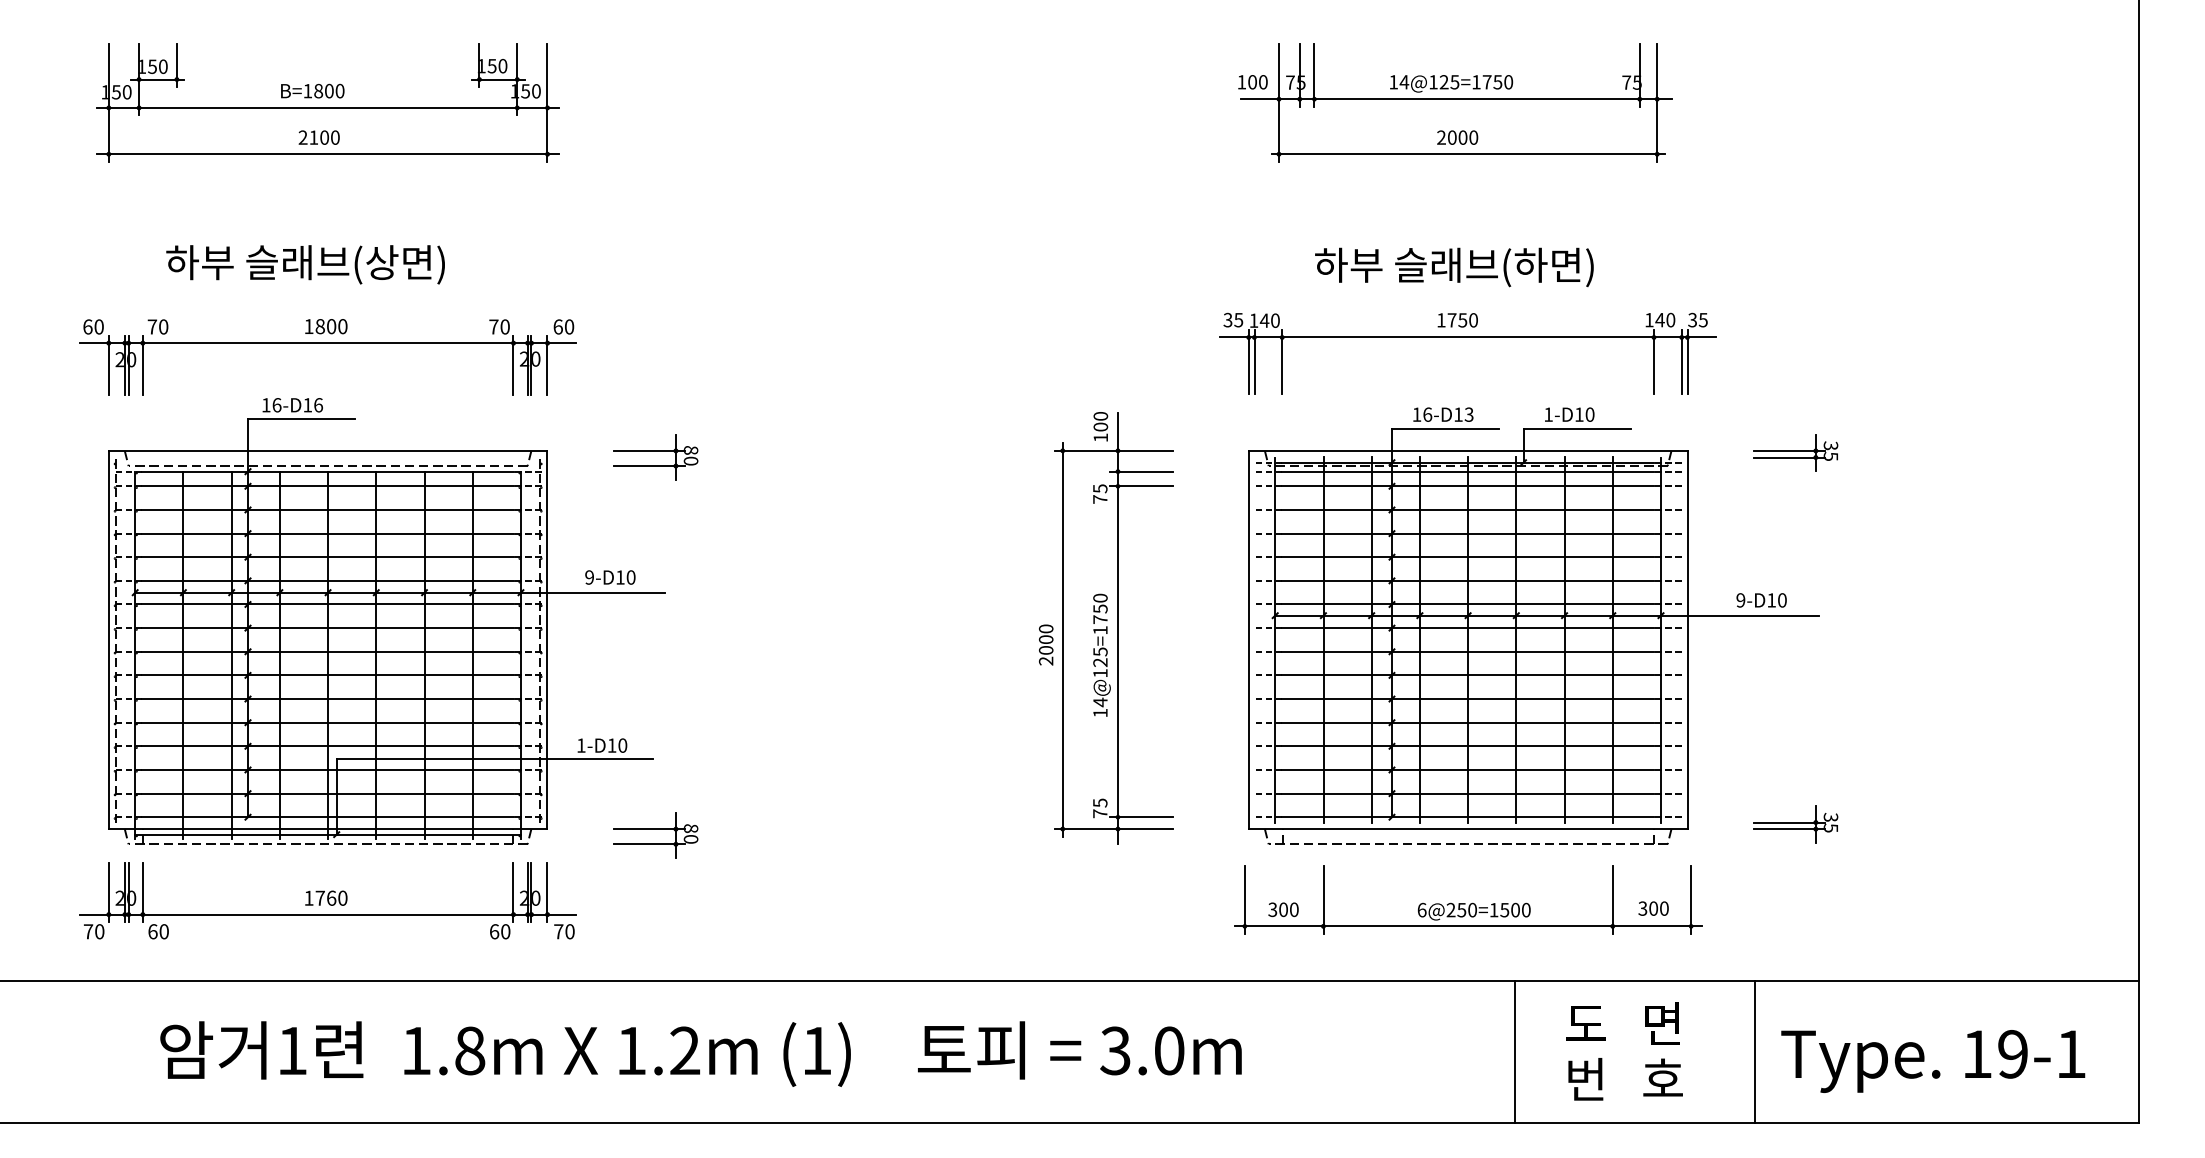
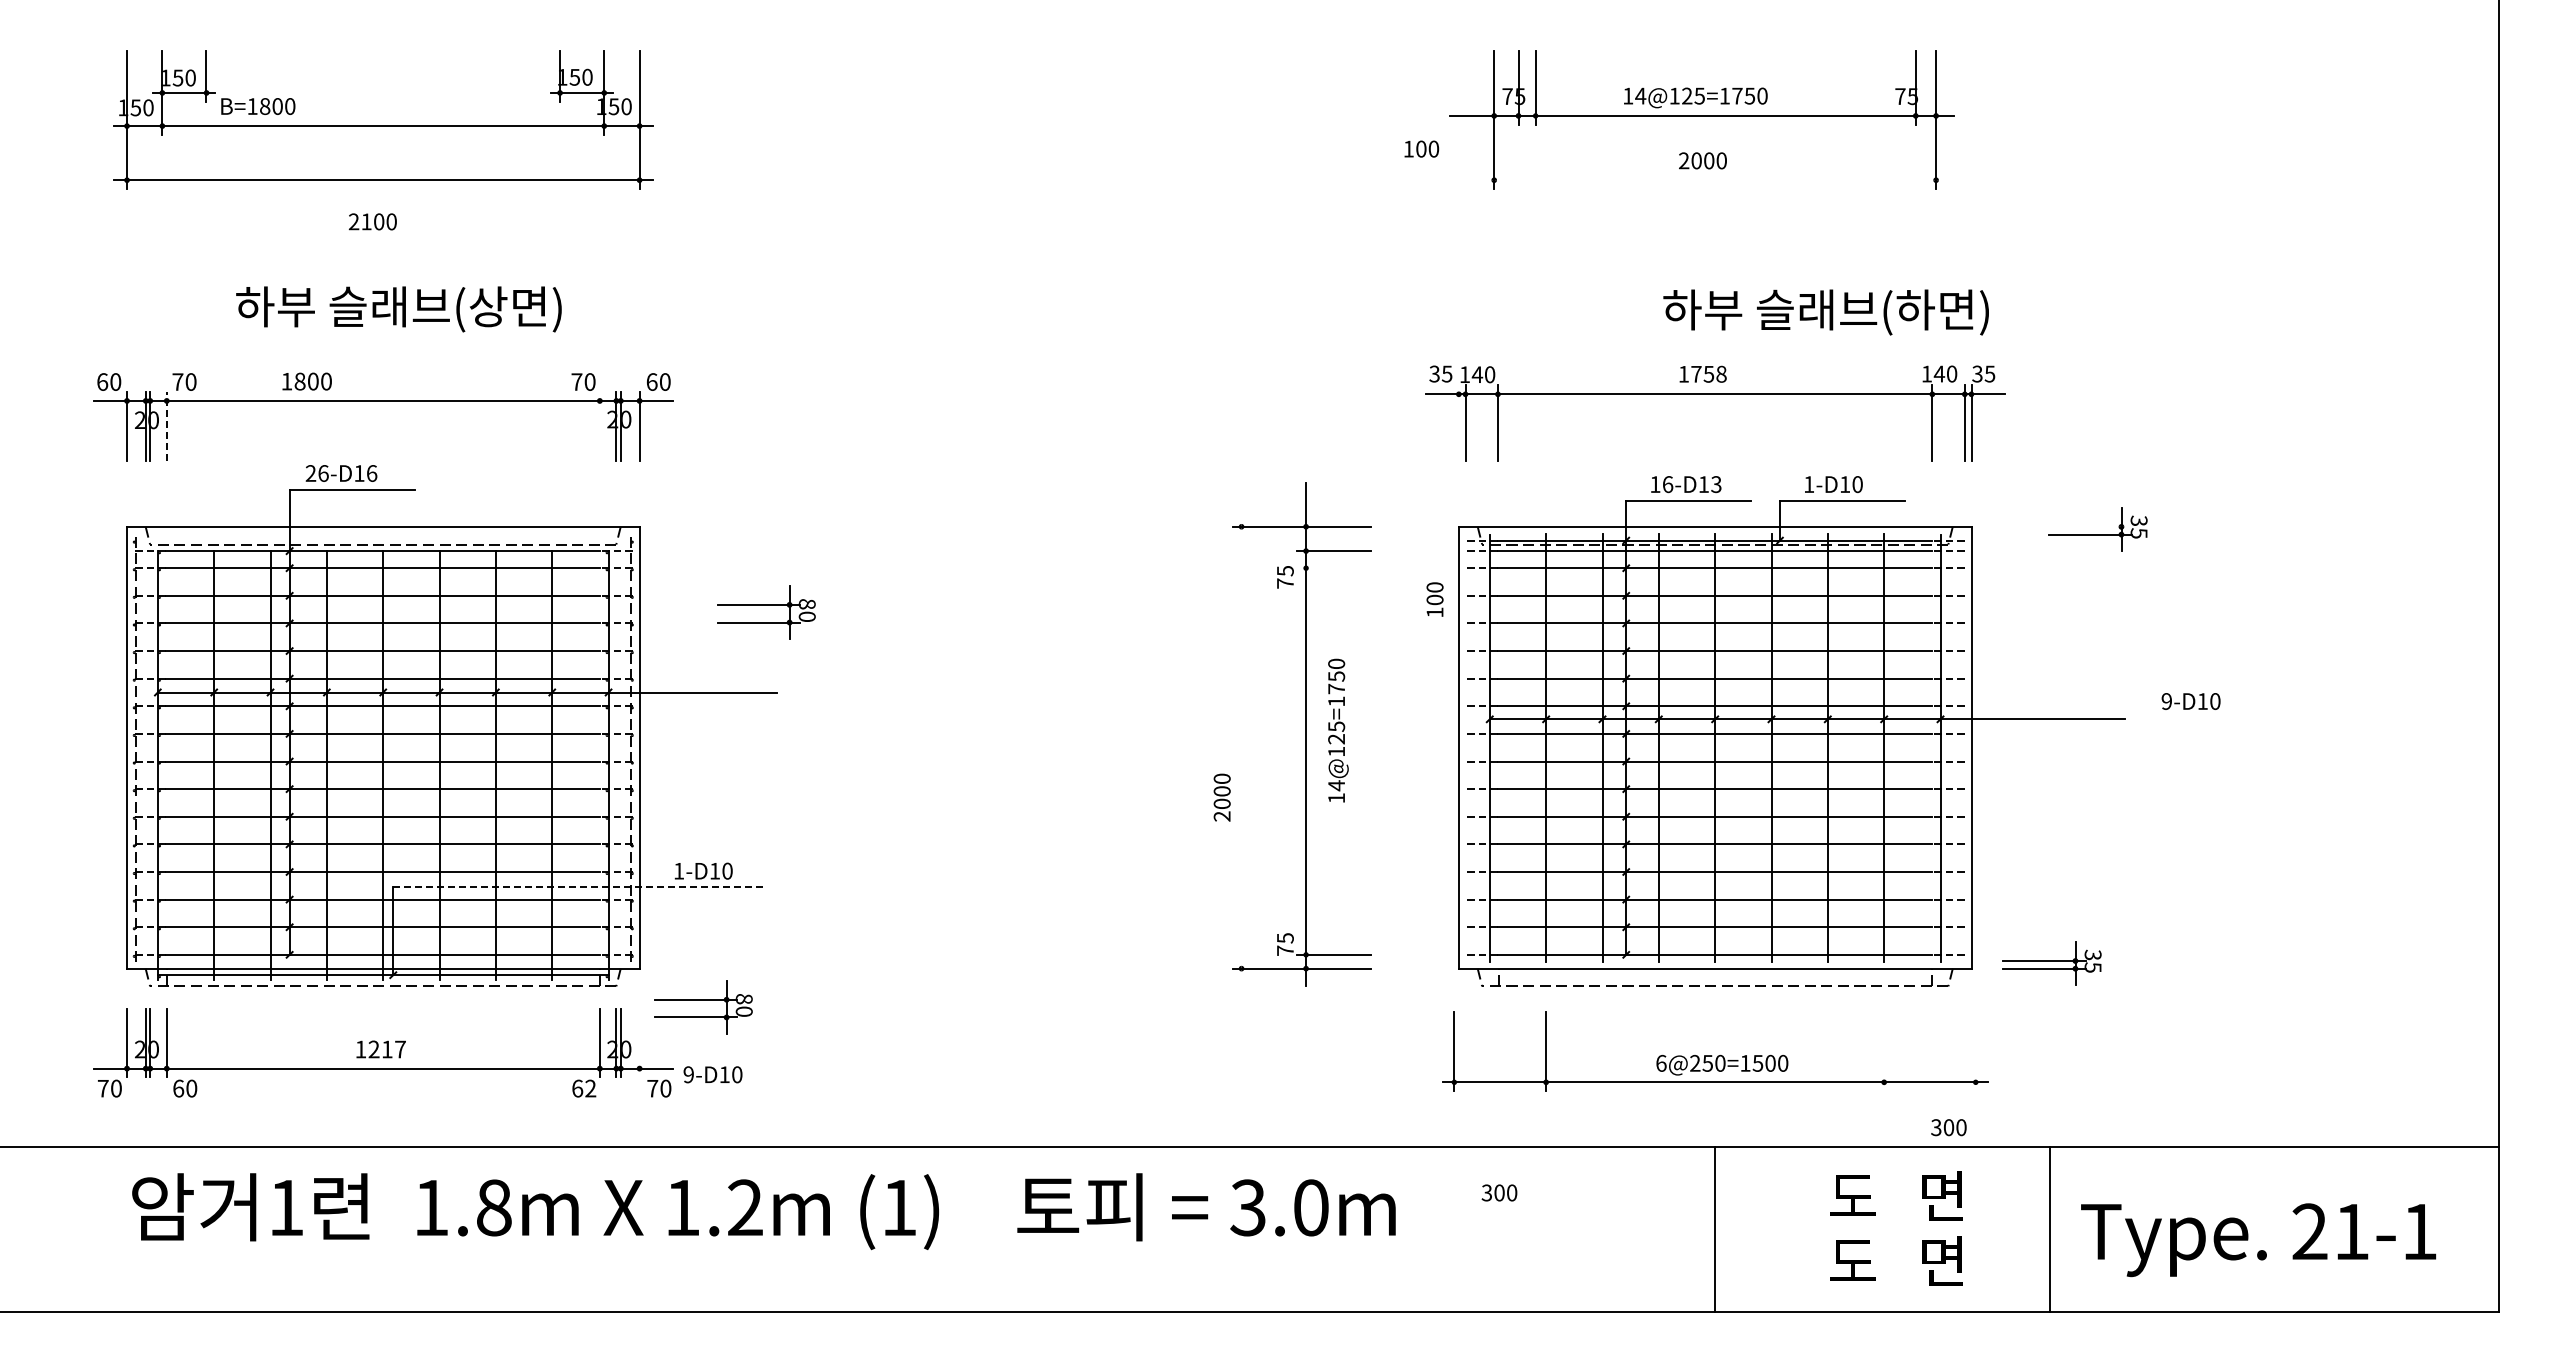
text: (1252, 81) -> (1421, 148), moved
text: (312, 91) -> (258, 106), moved
text: (318, 137) -> (372, 221), moved
line: (1468, 154) -> (1715, 180), removed
text: (305, 264) -> (398, 309), moved
text: (1453, 267) -> (1825, 312), moved
text: (1473, 320) -> (1721, 374), 1750 -> 1758
text: (325, 326) -> (306, 381), moved
line: (1248, 361) -> (1458, 422), removed
line: (142, 365) -> (166, 426), solid -> dashed
line: (513, 365) -> (599, 426), removed
text: (265, 405) -> (310, 473), 16-D16 -> 26-D16
text: (1100, 426) -> (1434, 599), moved
line: (1789, 450) -> (2090, 526), removed
part: (656, 451) -> (766, 605), moved
line: (1141, 486) -> (1333, 568), removed
text: (609, 577) -> (712, 1074), moved
text: (1761, 600) -> (2190, 701), moved
line: (1062, 639) -> (1241, 747), removed
text: (1045, 644) -> (1221, 797), moved
text: (1102, 655) -> (1338, 730), moved
line: (495, 759) -> (578, 887), solid -> dashed
part: (1795, 824) -> (2051, 963), moved
part: (656, 829) -> (703, 1000), moved
line: (547, 892) -> (639, 1042), removed
text: (330, 898) -> (386, 1049), 1760 -> 1217
line: (1613, 899) -> (1884, 1051), removed
line: (1690, 899) -> (1975, 1051), removed
text: (1653, 908) -> (1948, 1127), moved
text: (1283, 909) -> (1499, 1192), moved
text: (505, 931) -> (590, 1088), 60 -> 62
line: (1514, 1052) -> (1714, 1229), moved
text: (700, 1054) -> (763, 1211), moved
text: (1994, 1054) -> (2330, 1231), 19-1 -> 21-1
text: (1625, 1078) -> (1898, 1260), 번   호 -> 도   면

